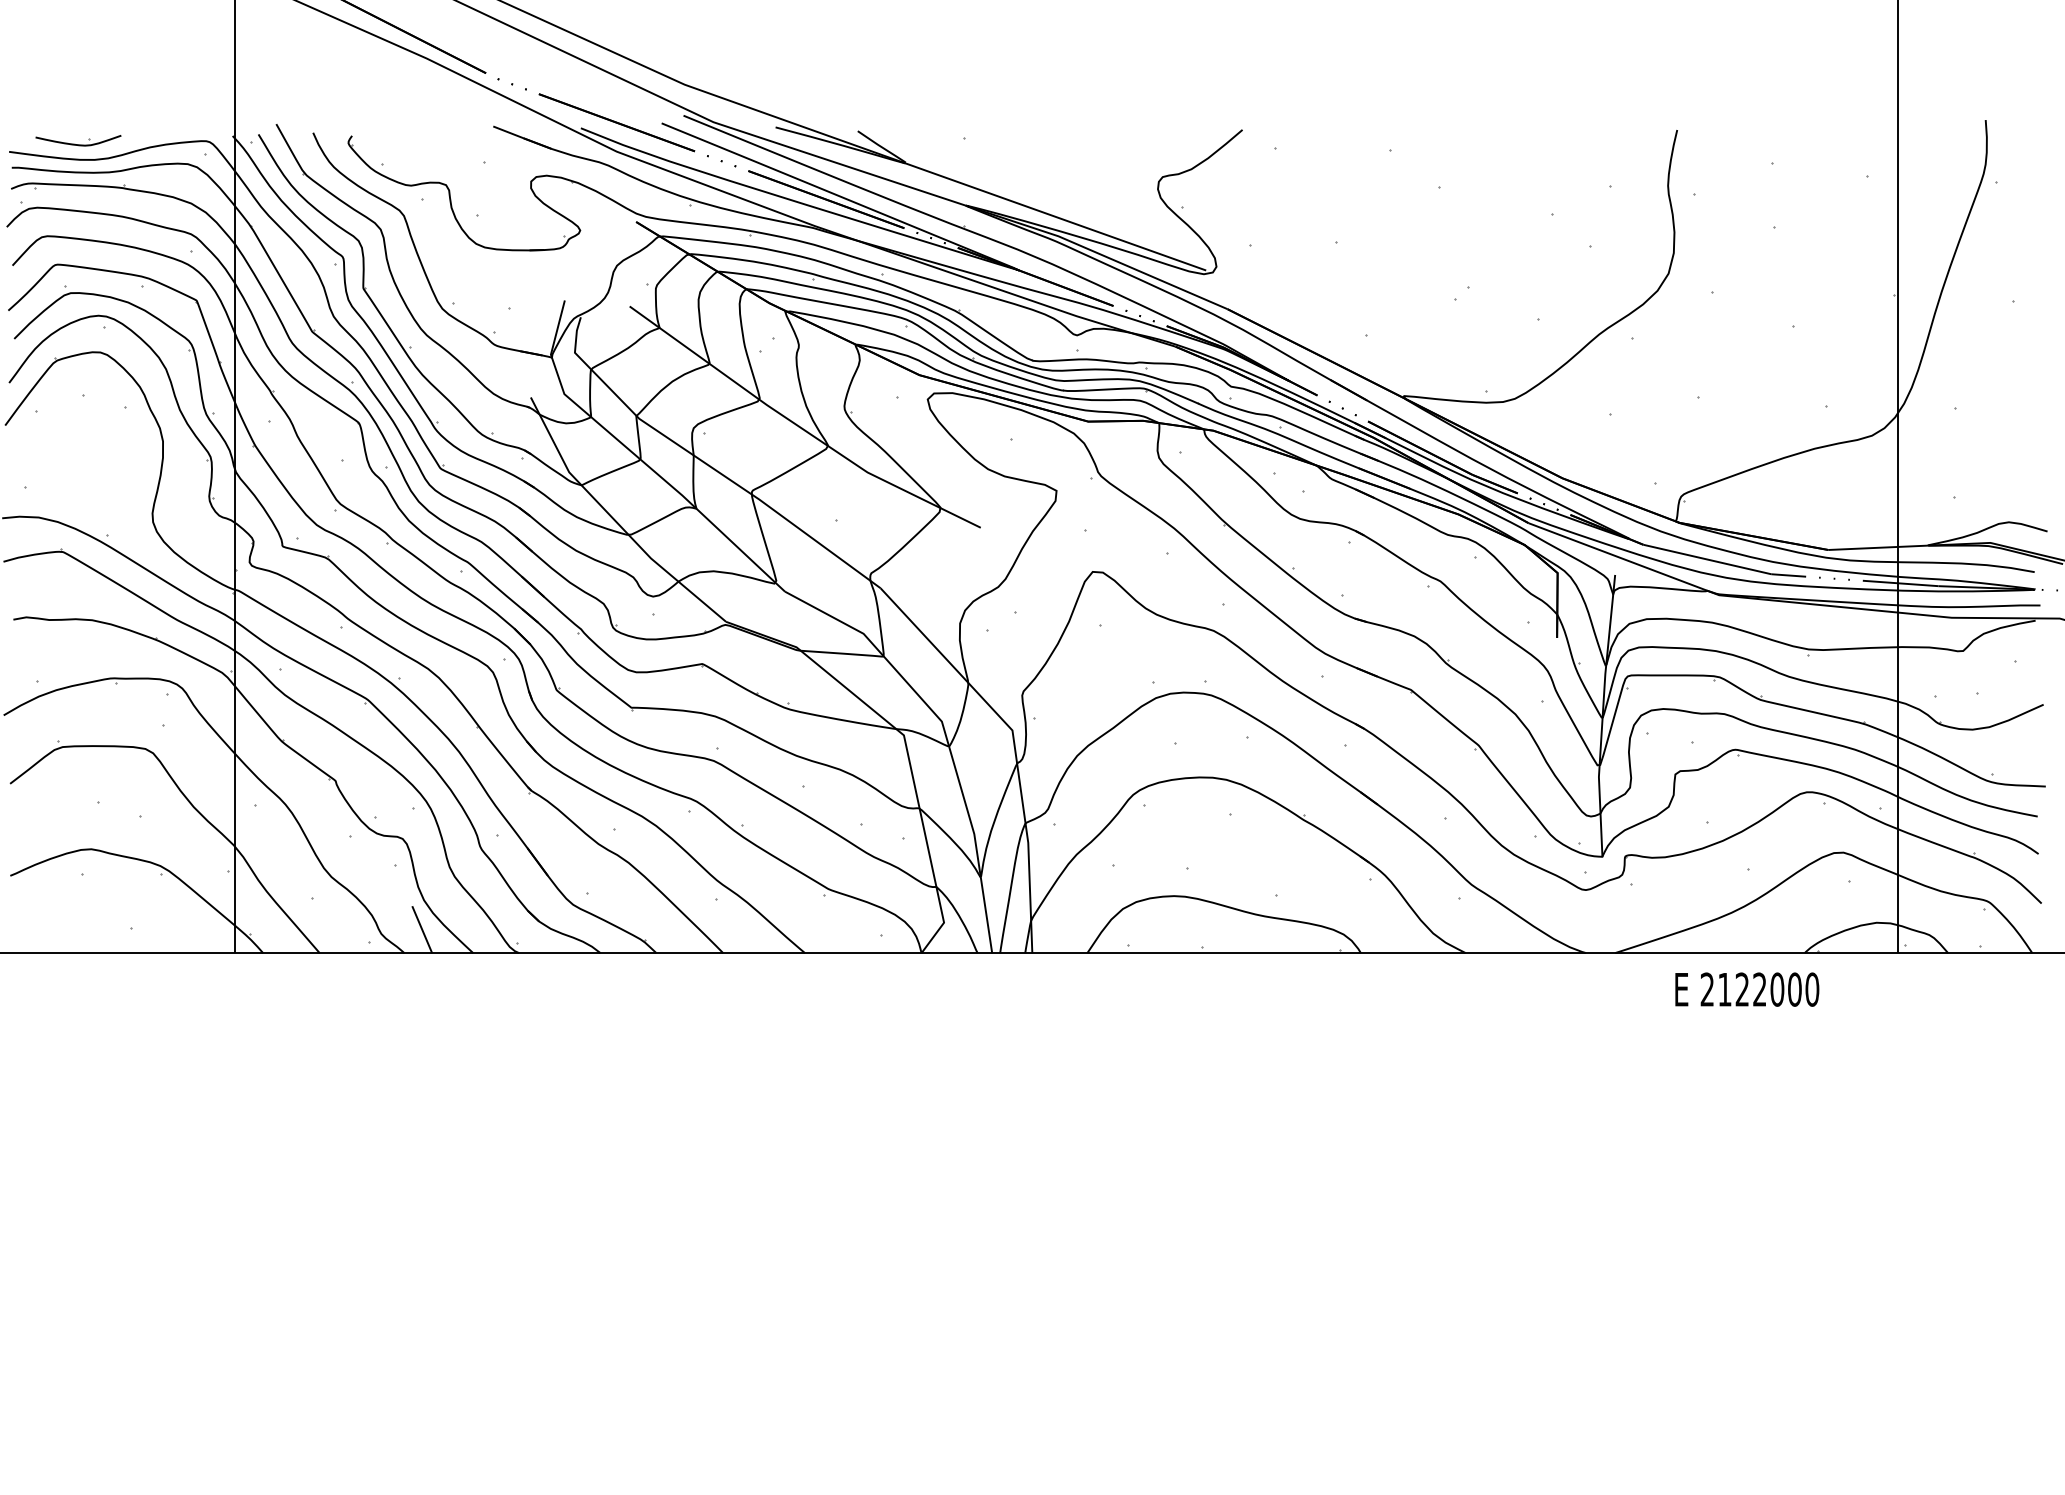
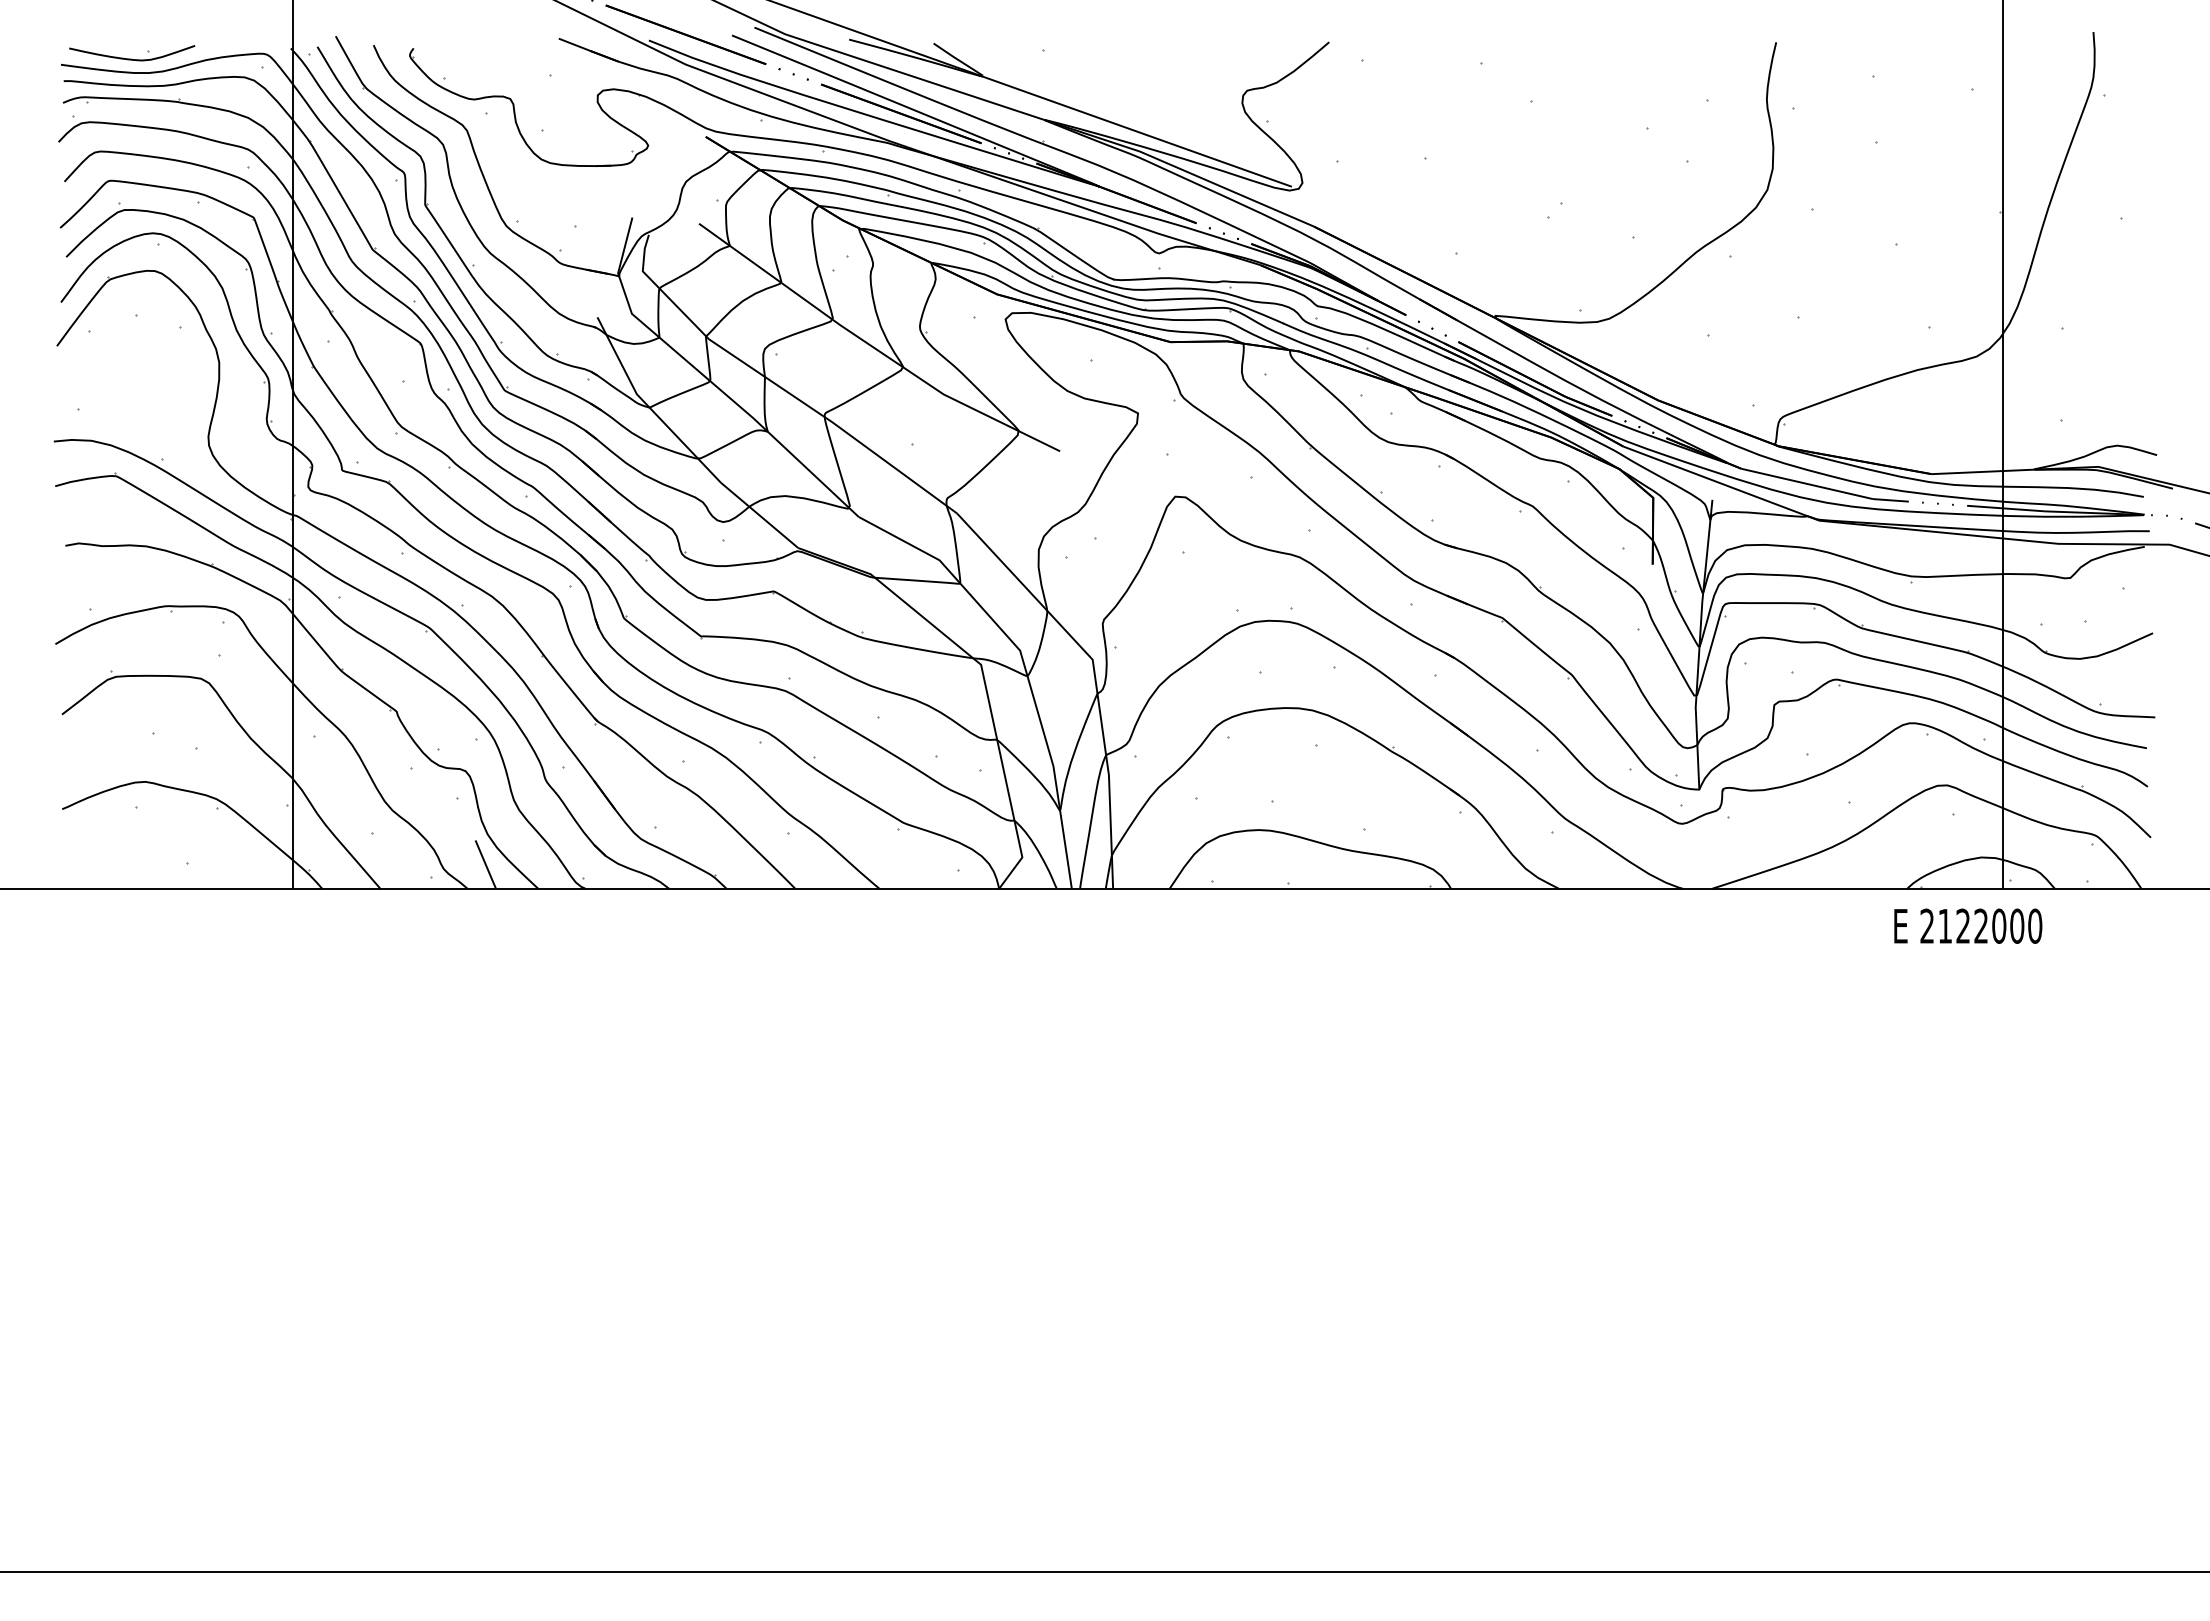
part: (78, 140) -> (132, 53), size x1.43
text: (1747, 988) -> (1968, 925), moved

